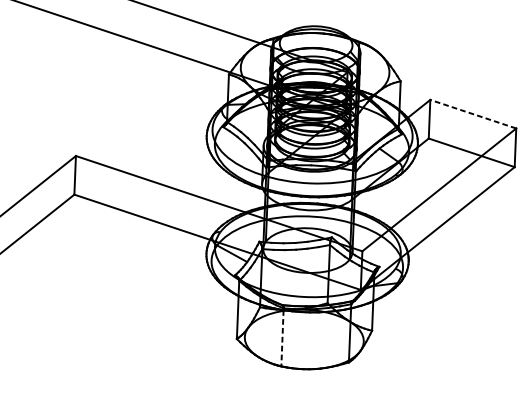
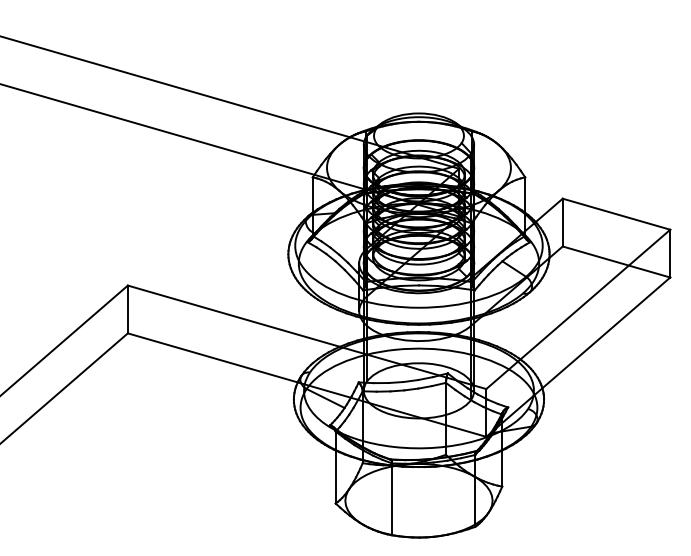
line: (473, 114) -> (616, 214), dashed -> solid
line: (282, 338) -> (391, 500), dashed -> solid

